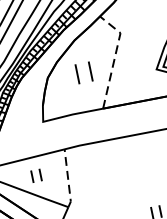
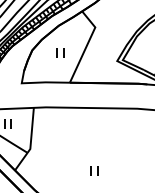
line: (115, 56) -> (87, 44), dashed -> solid
part: (83, 73) -> (60, 52), size x0.62
line: (67, 179) -> (31, 131), dashed -> solid

